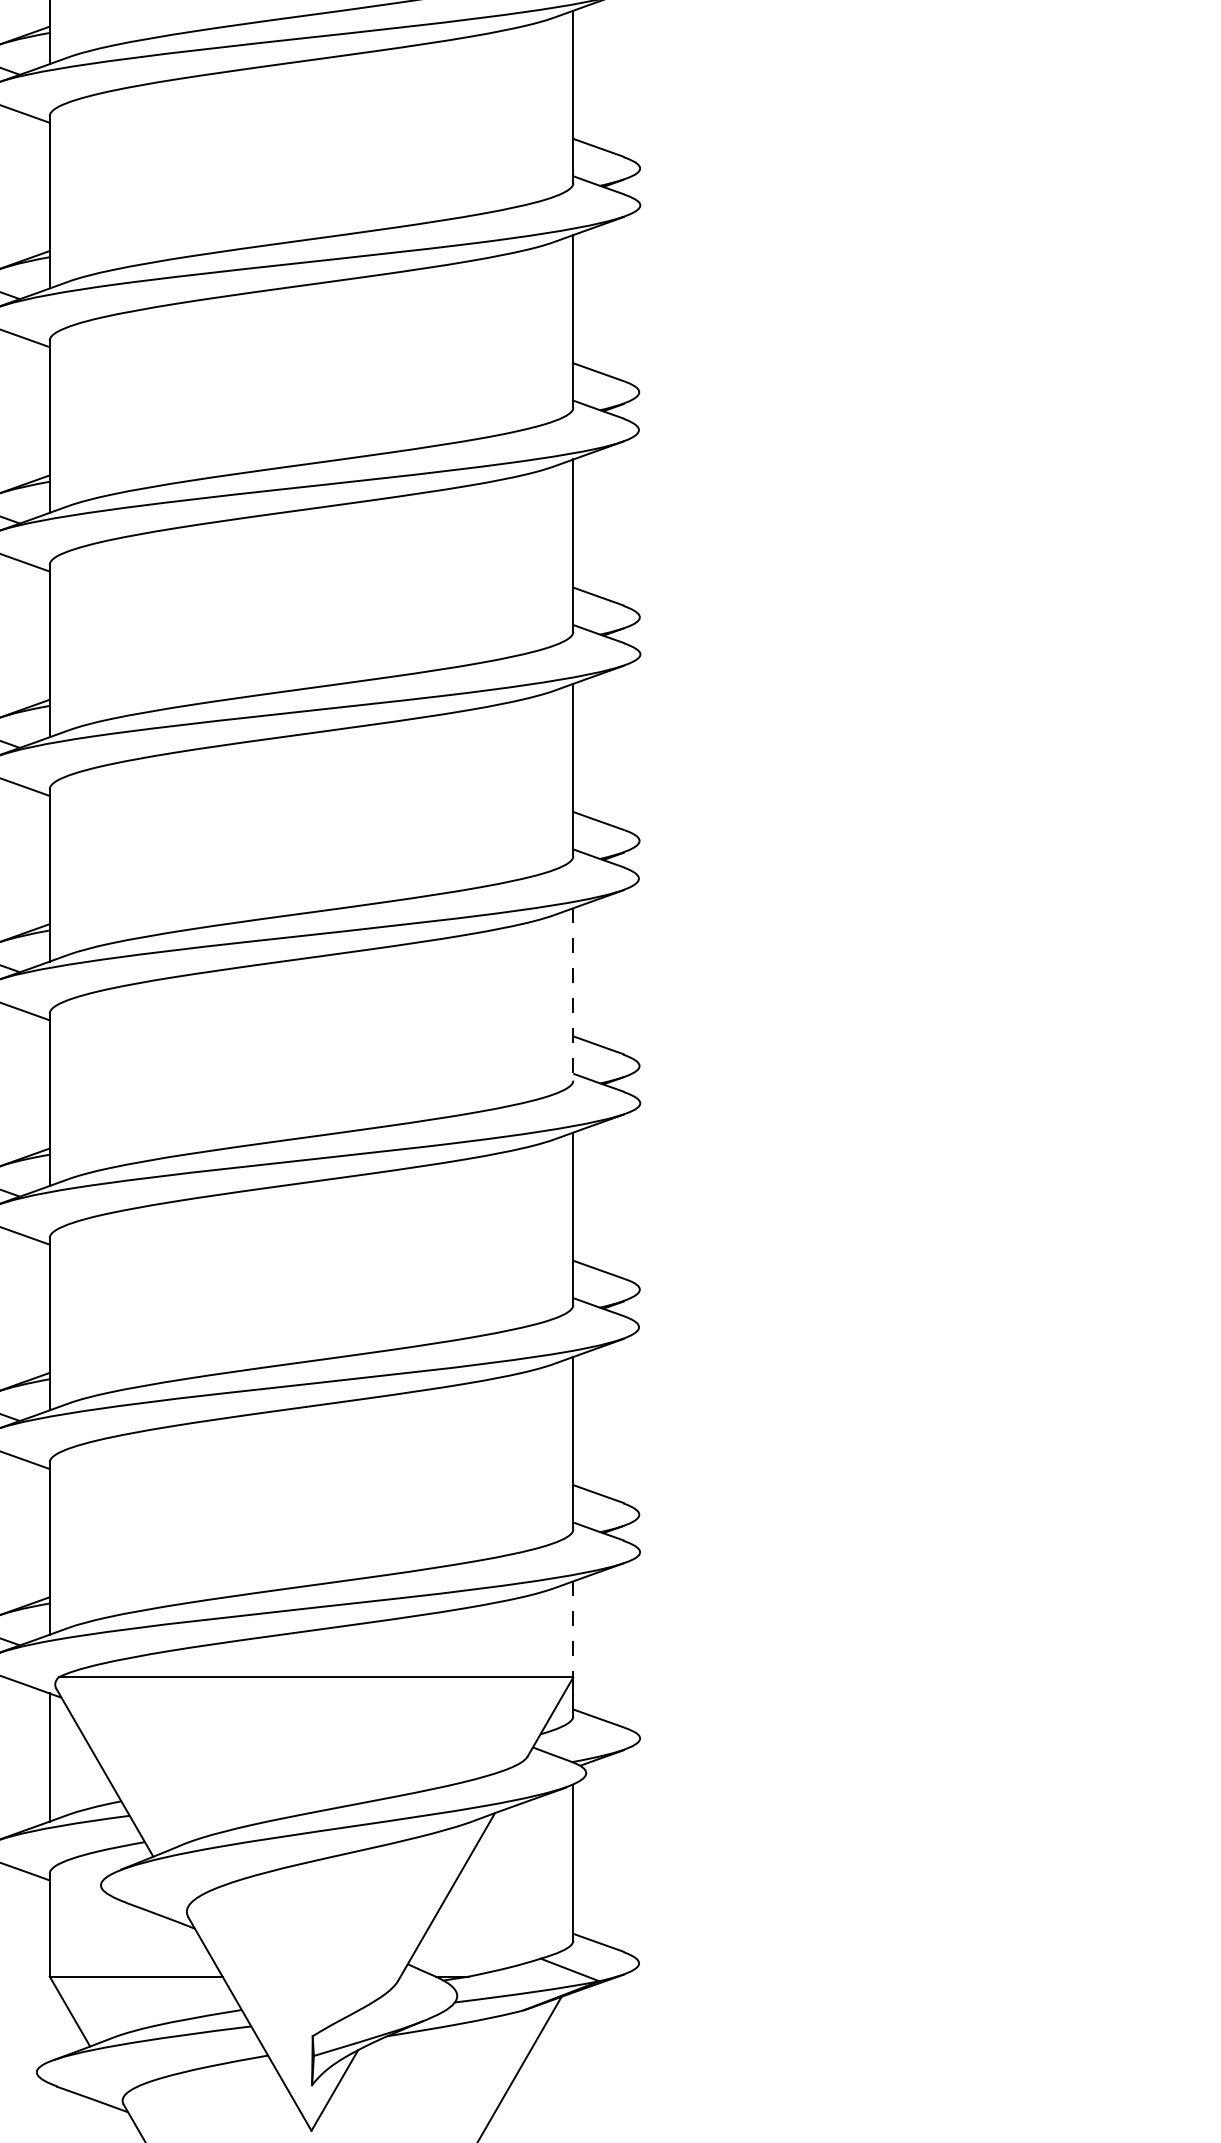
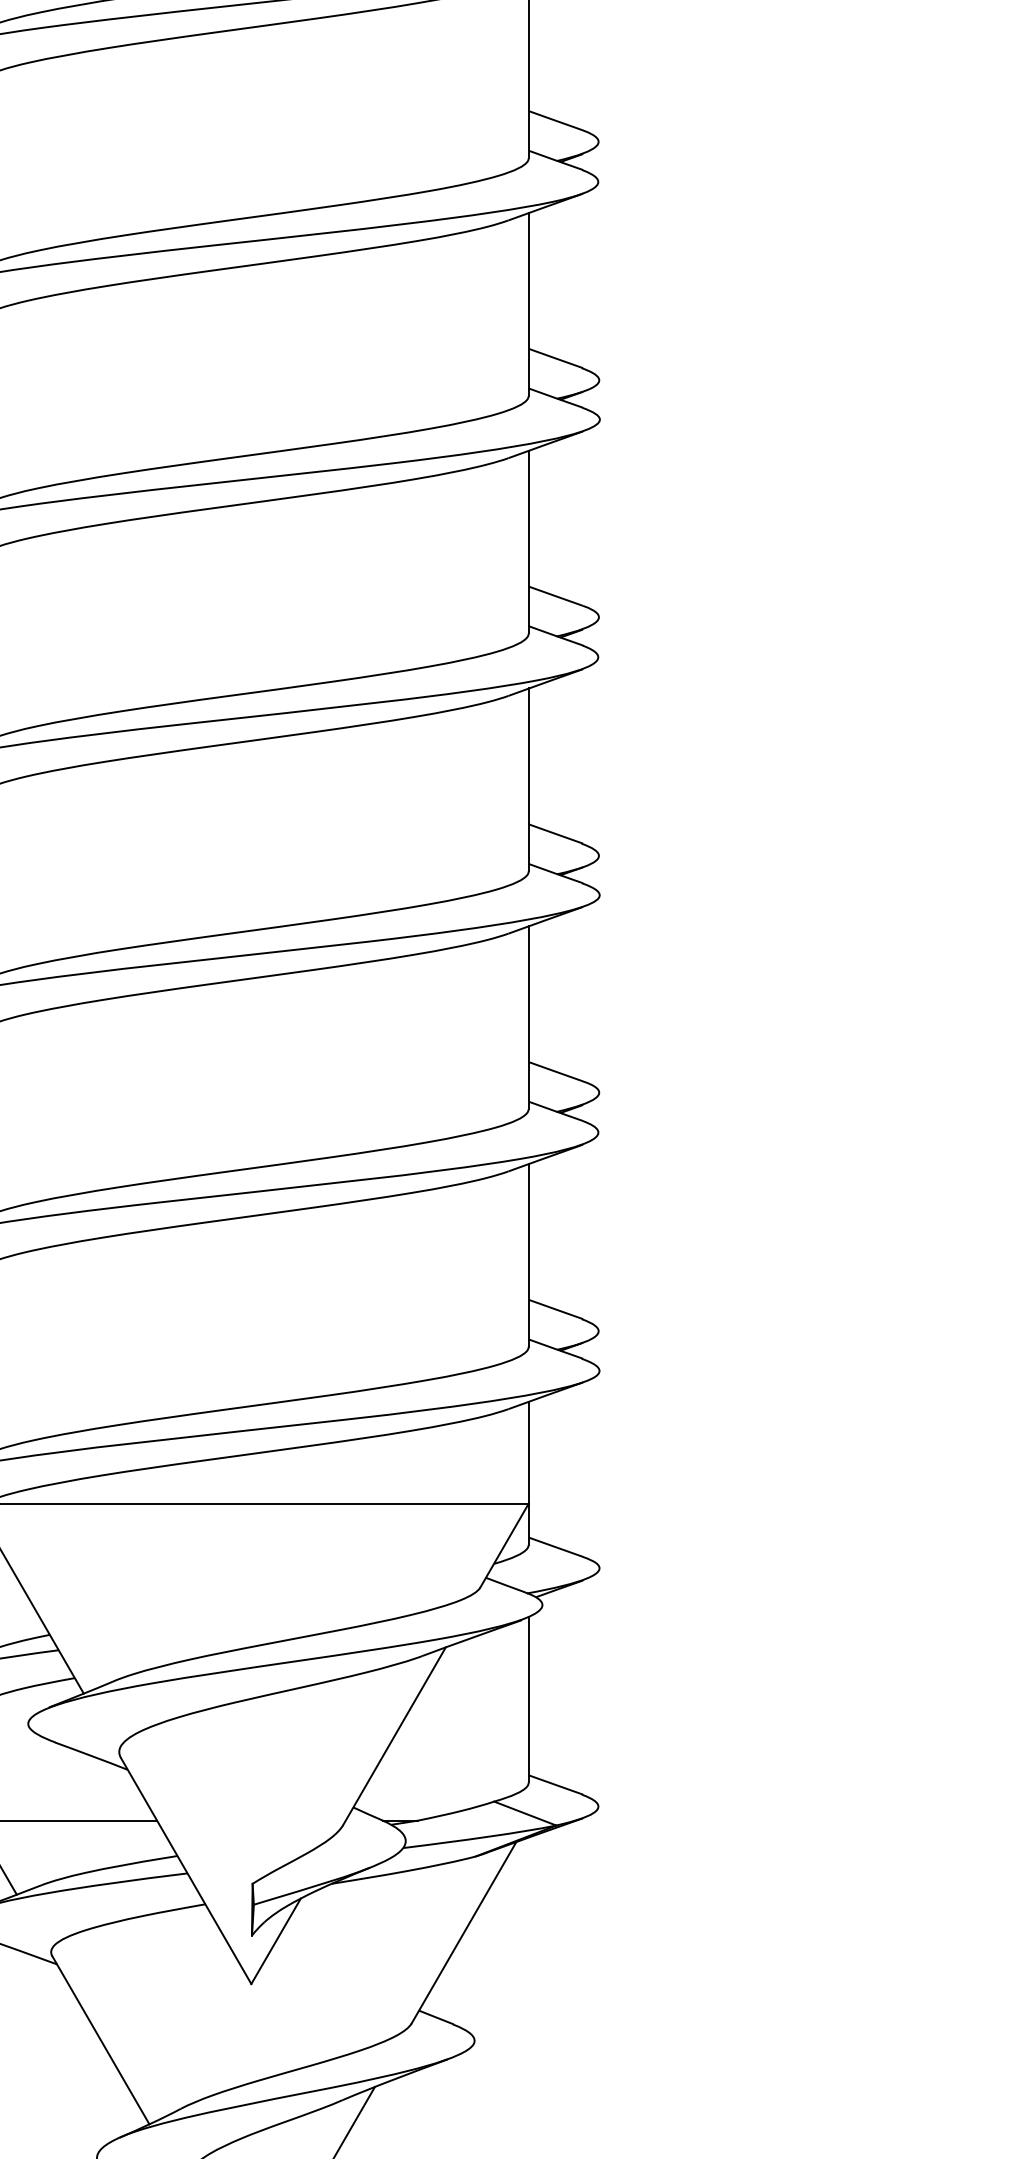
line: (573, 994) -> (528, 779), dashed -> solid
line: (573, 1629) -> (528, 1452), dashed -> solid

